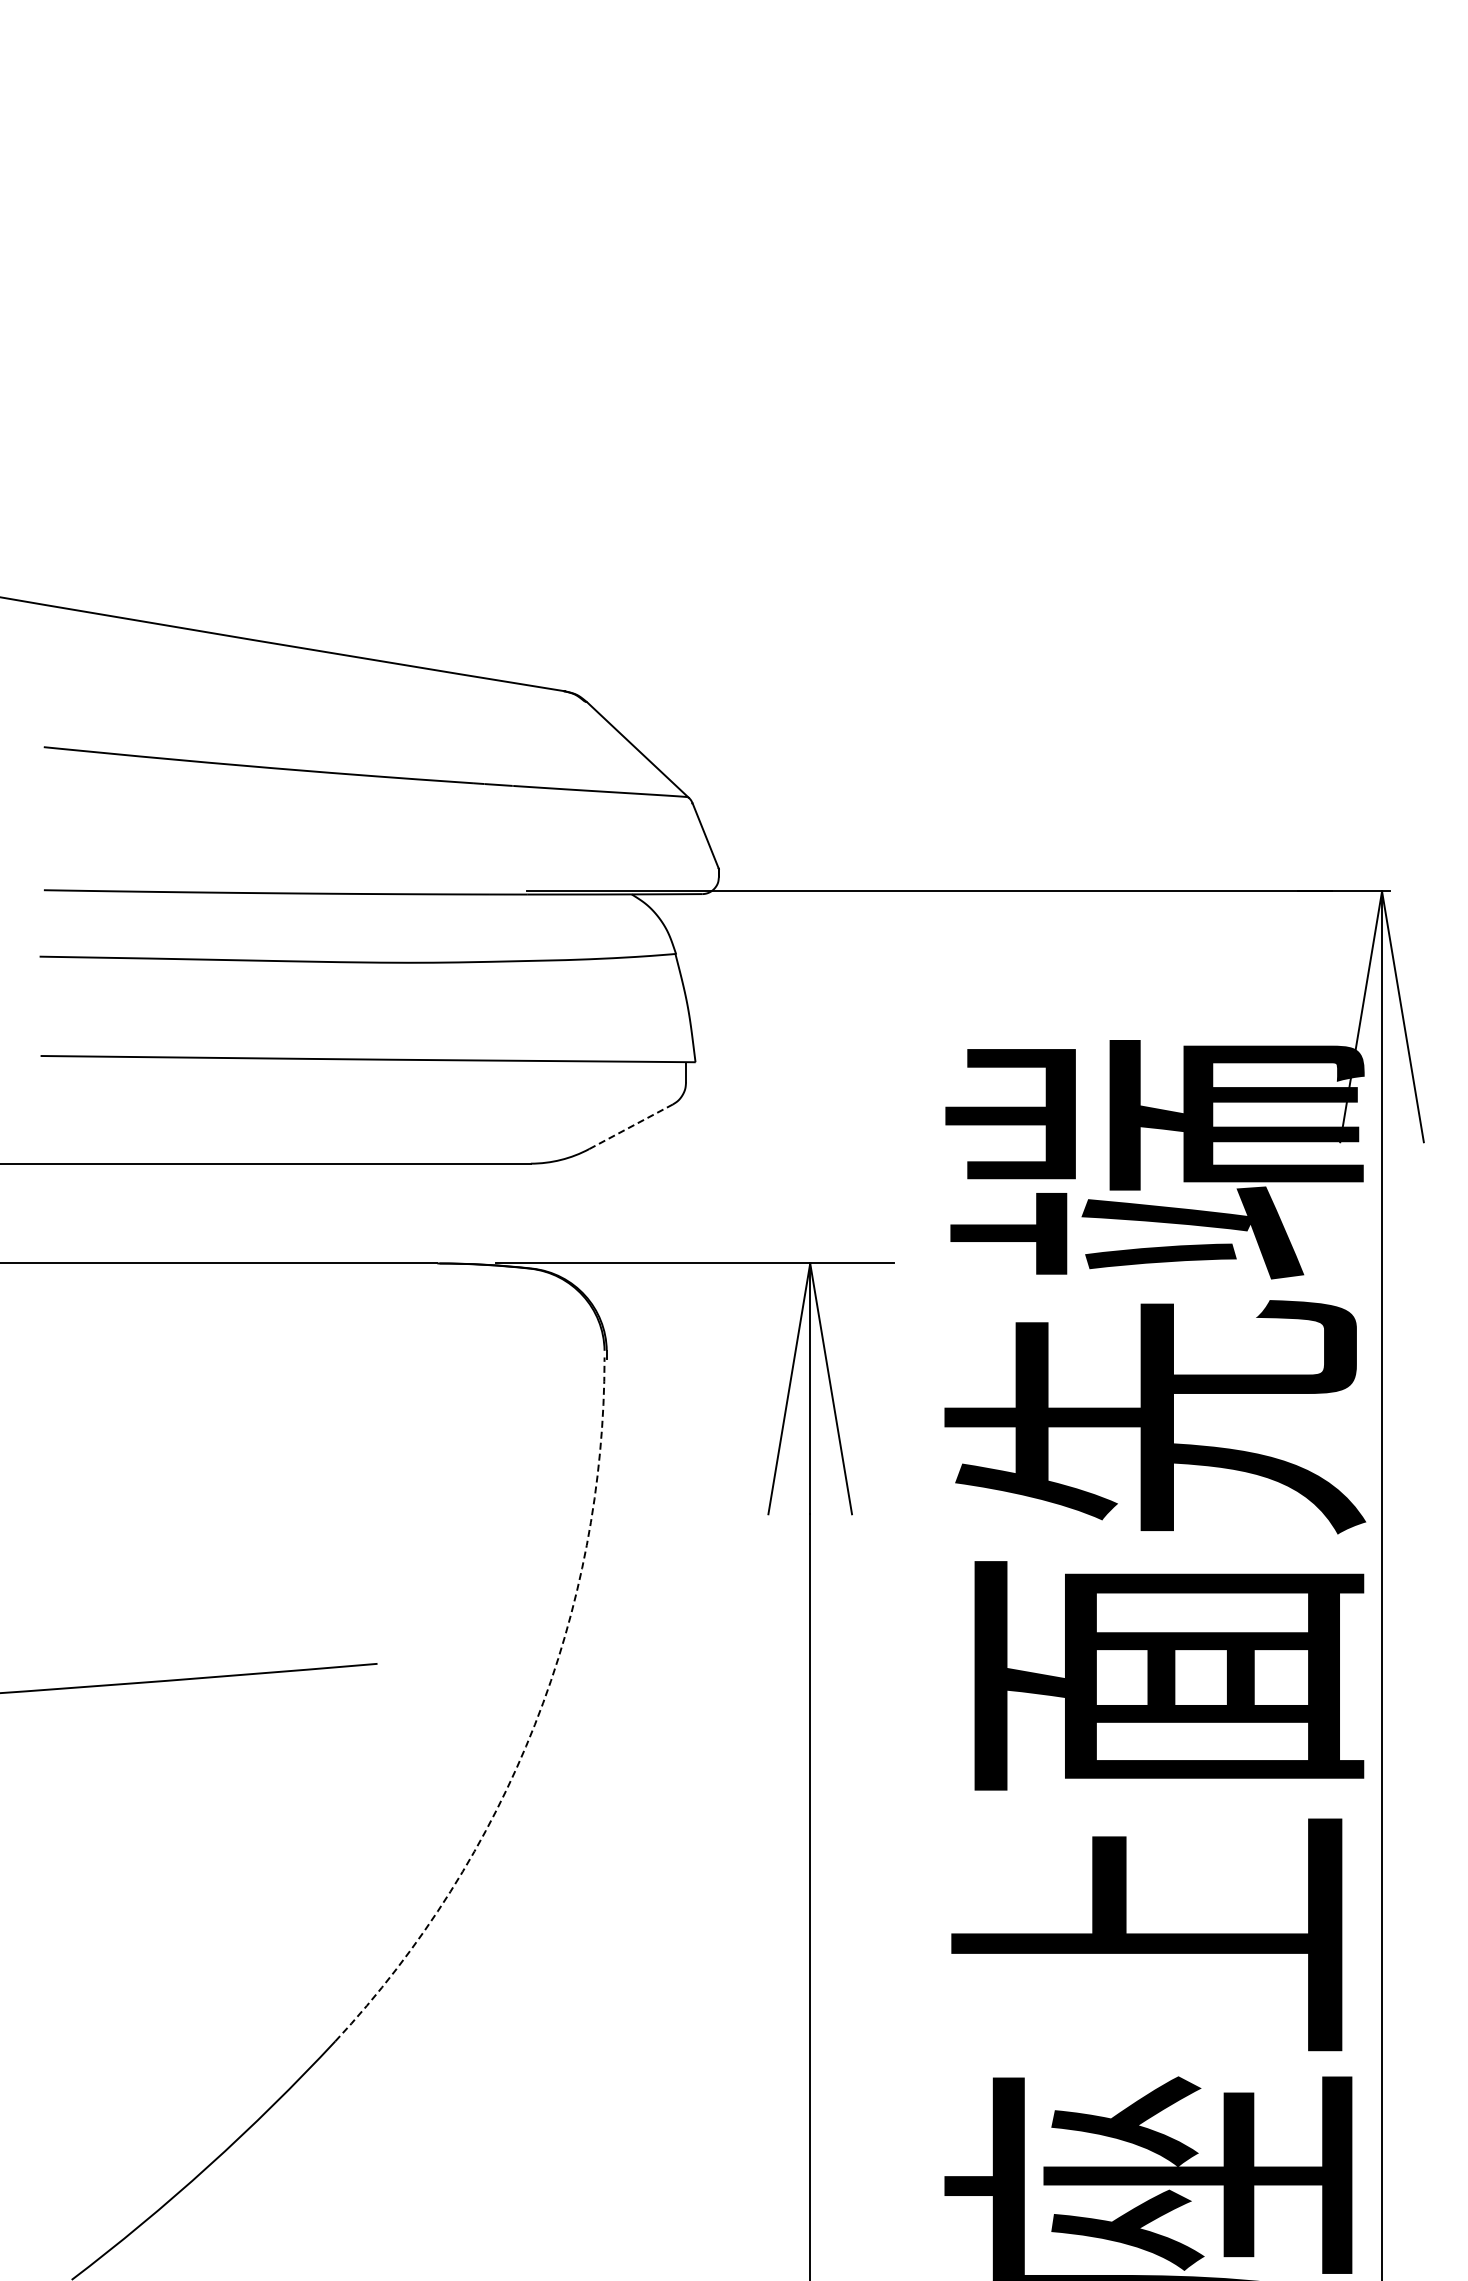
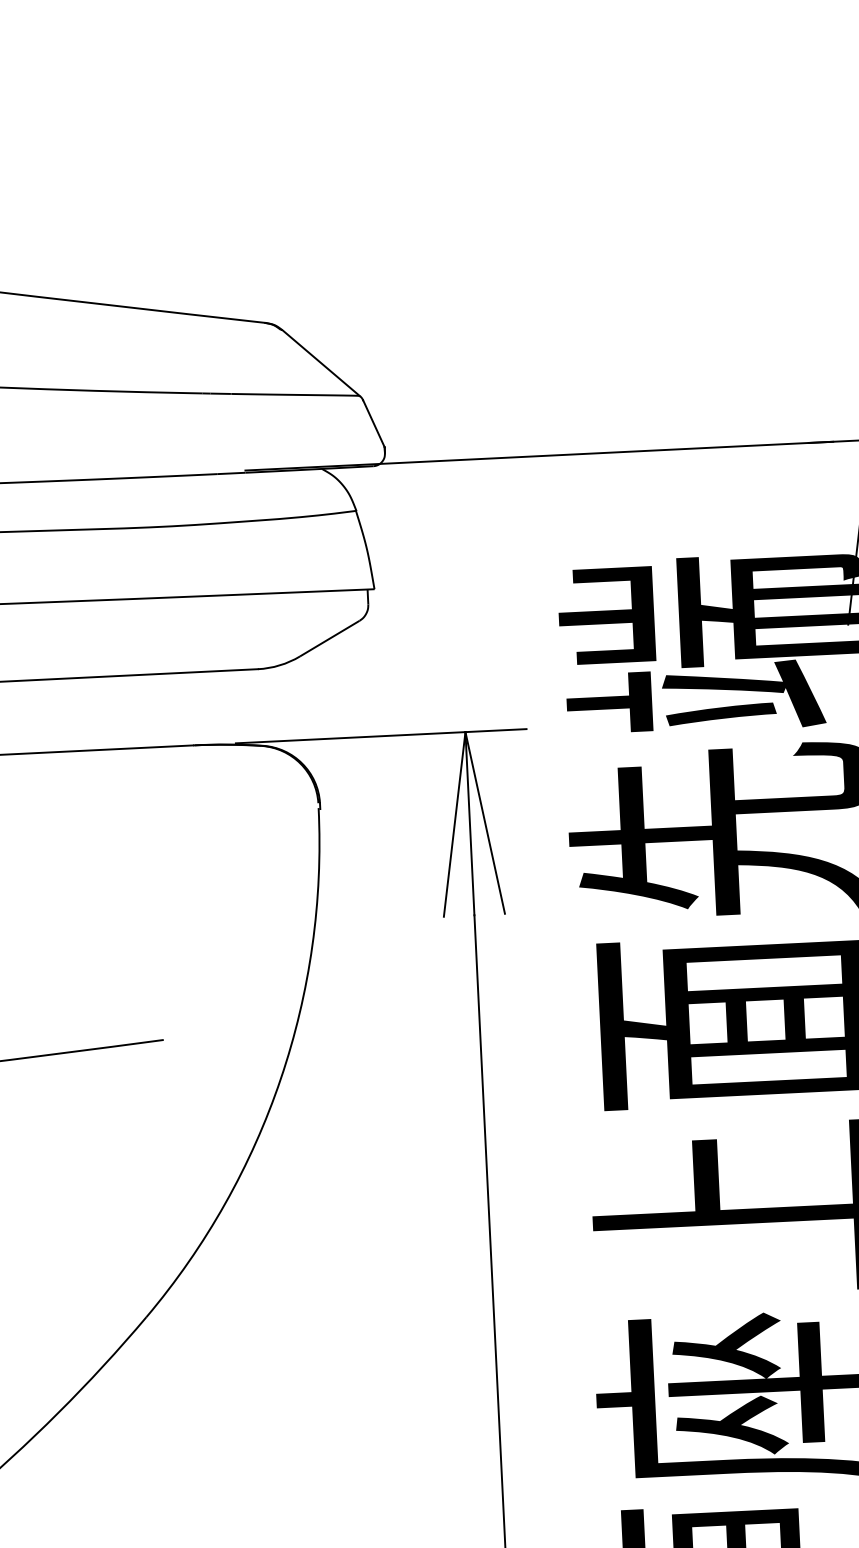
line: (631, 1126) -> (330, 638), dashed -> solid
arc: (534, 1724) -> (280, 1078), dashed -> solid

